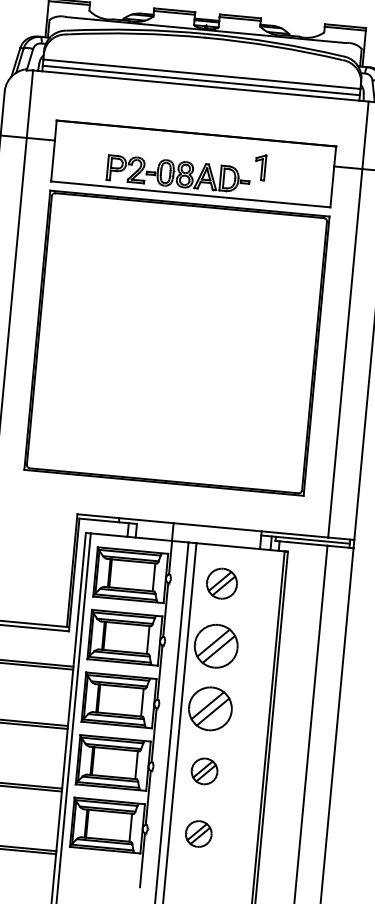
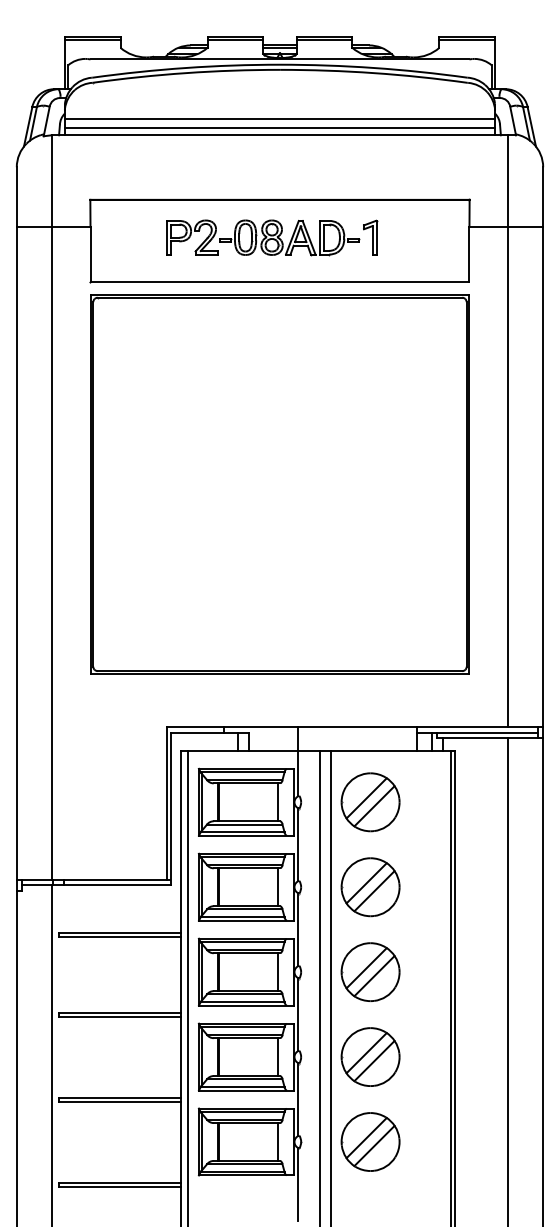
part: (178, 174) -> (263, 237), moved
part: (221, 583) -> (370, 802), size x1.43
part: (204, 771) -> (370, 1056), size x1.67
part: (198, 833) -> (370, 1141), size x1.67

